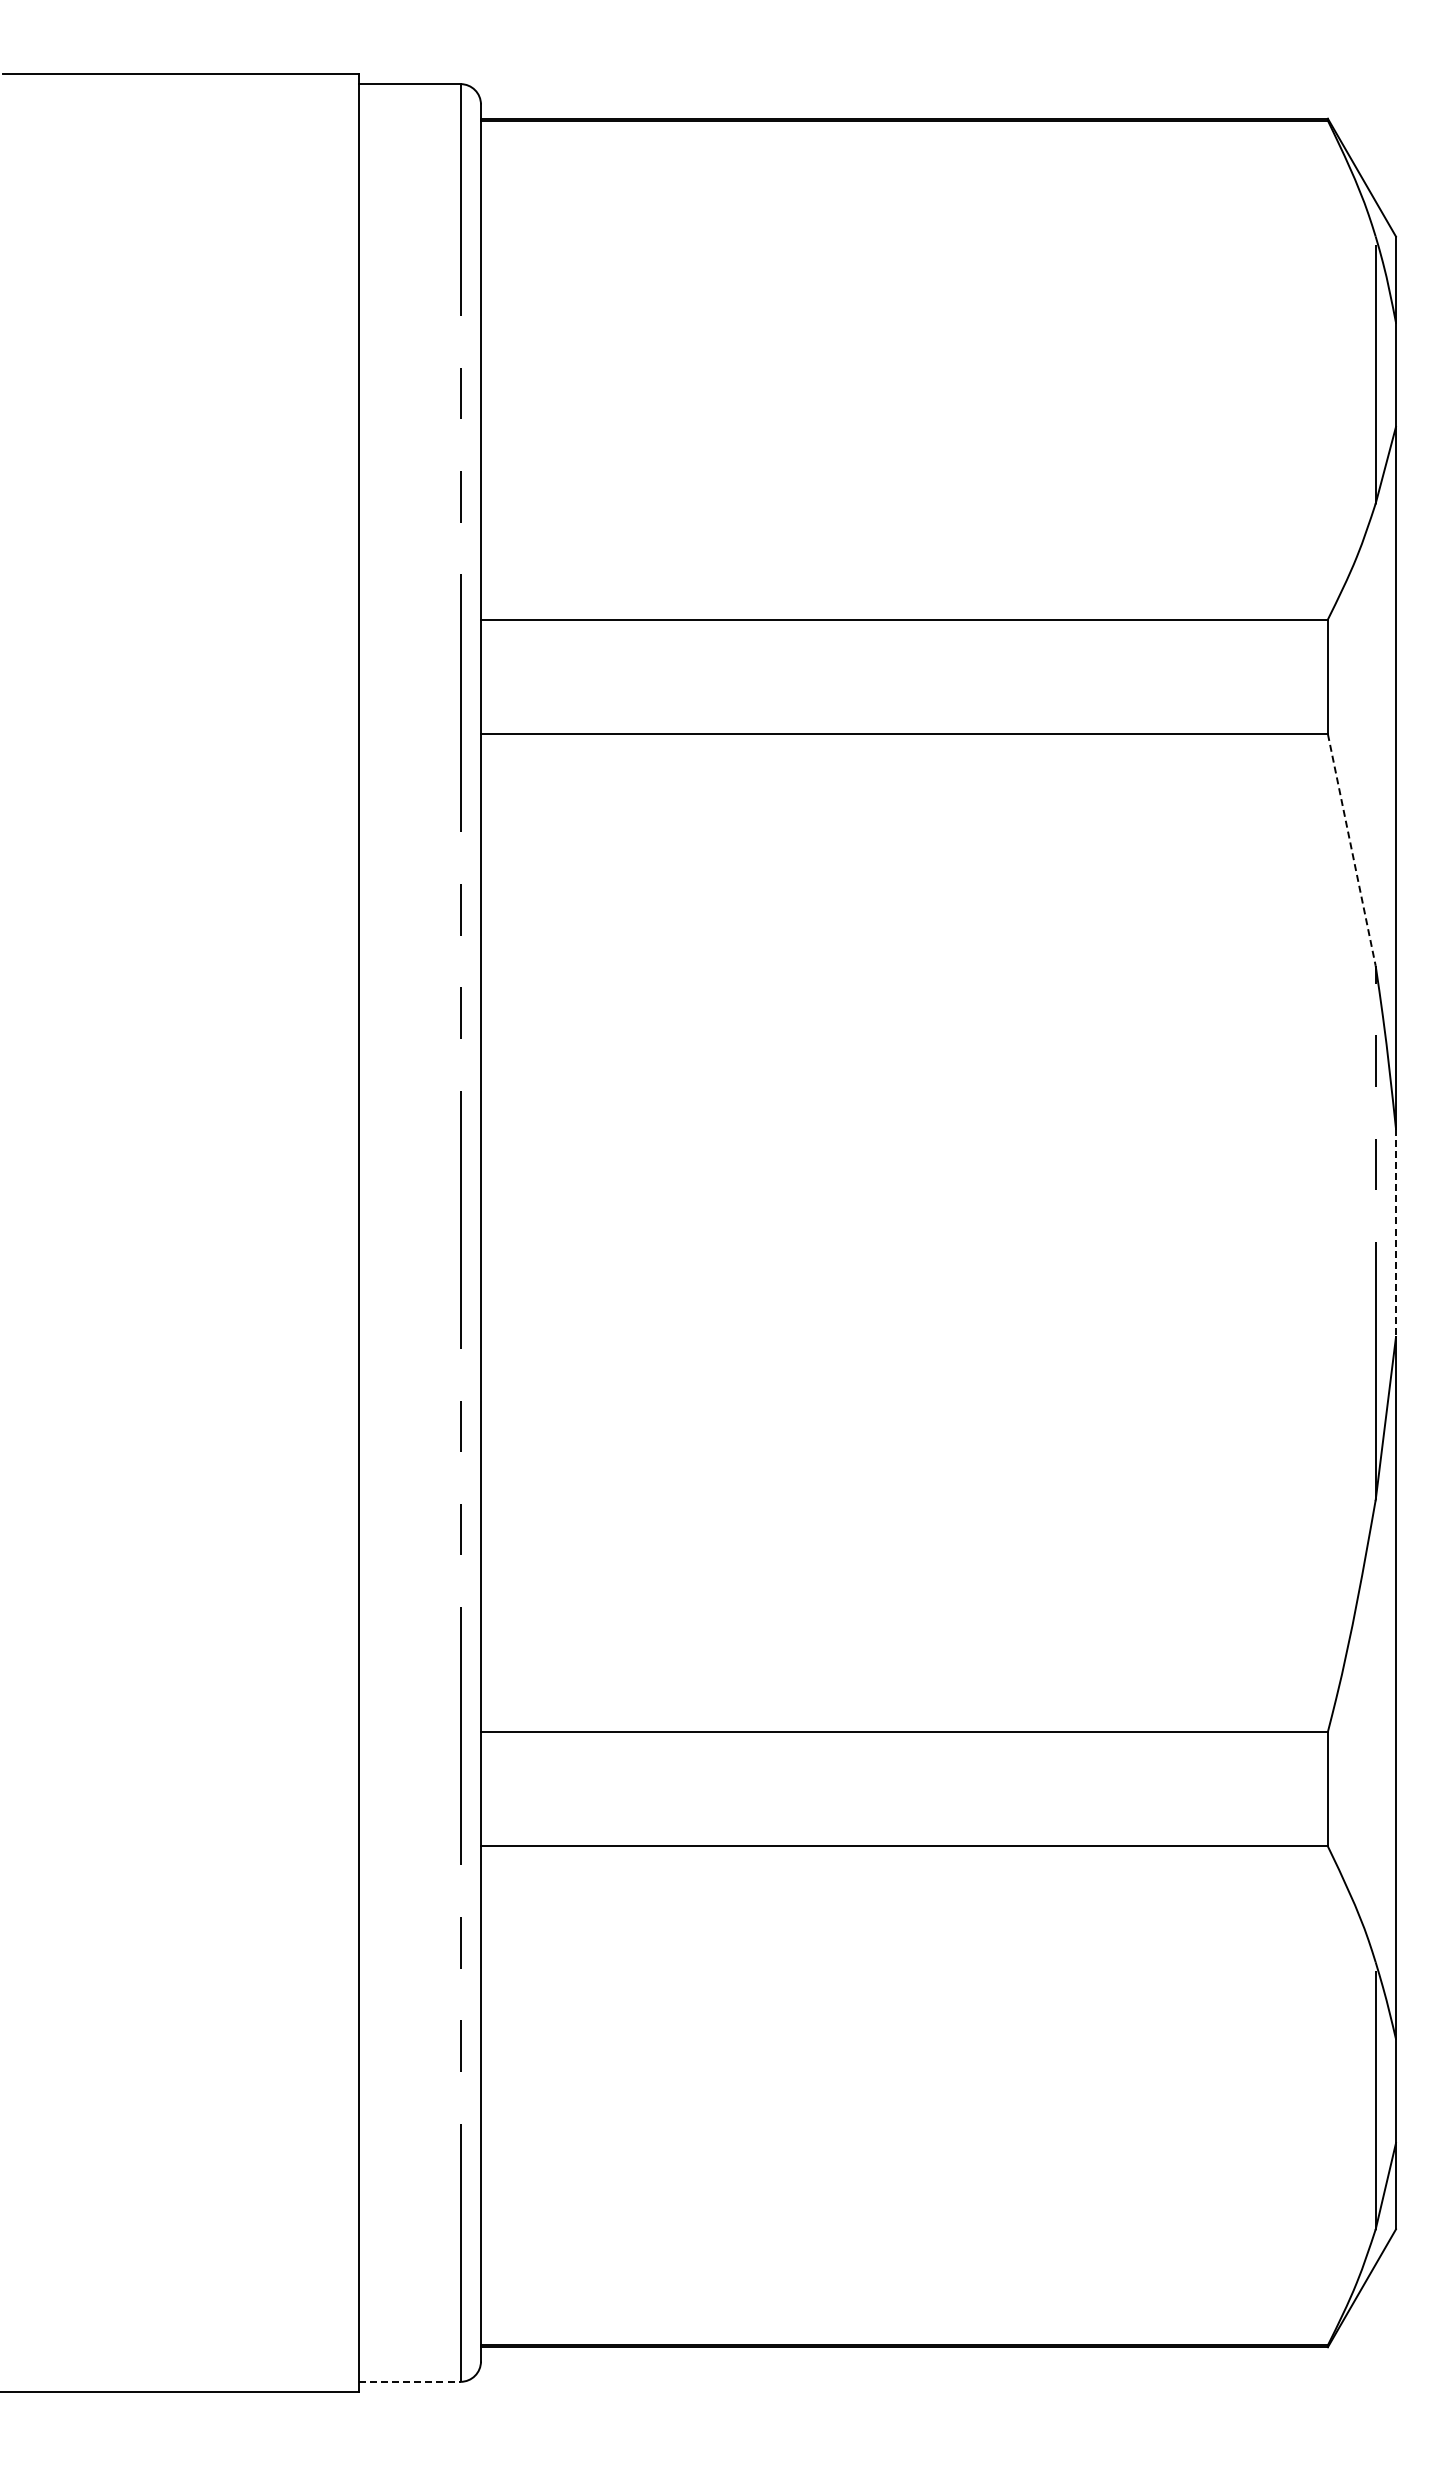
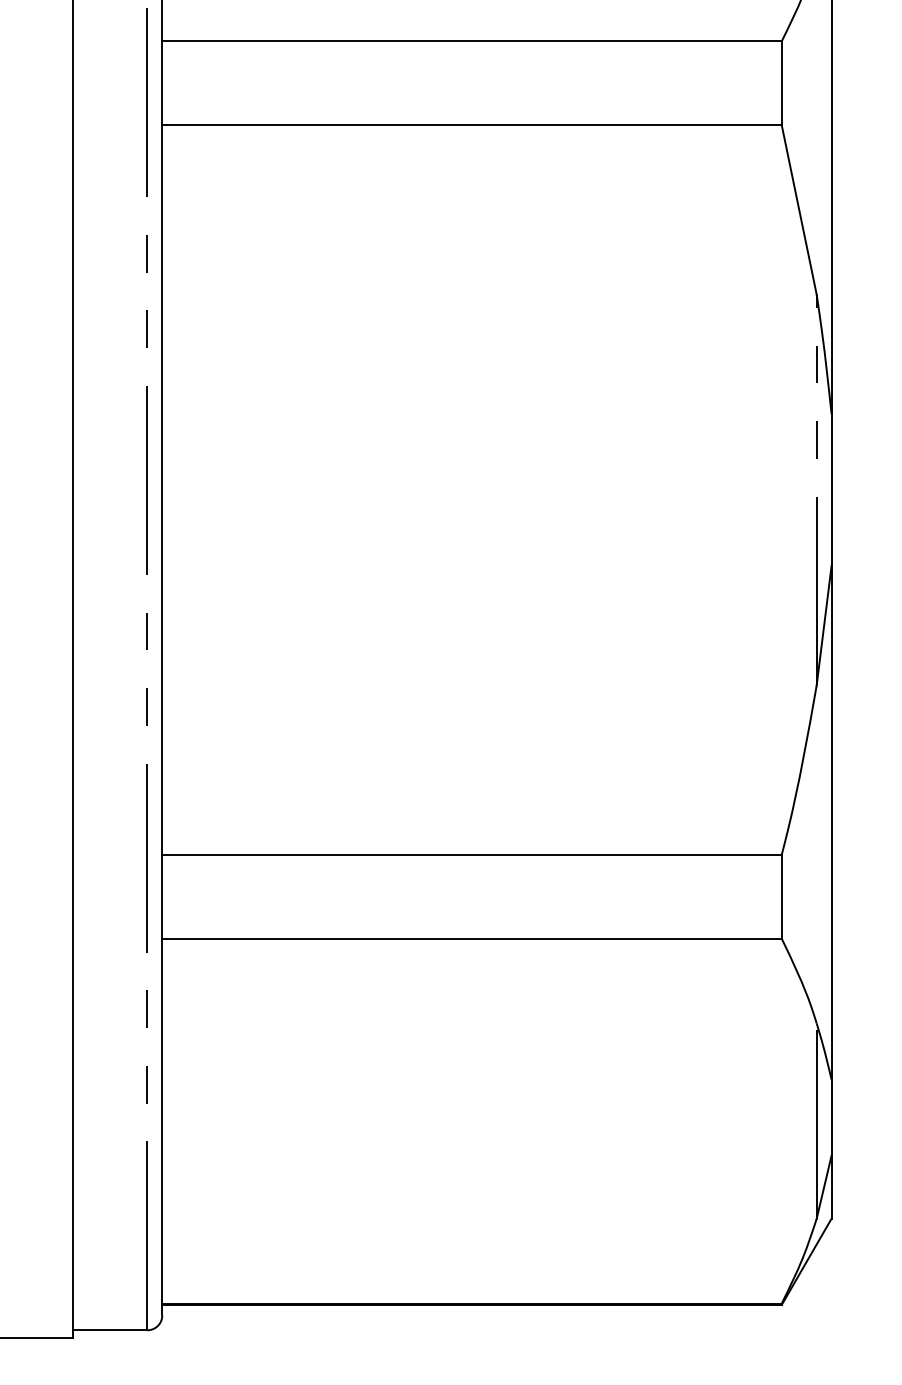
line: (1351, 850) -> (799, 210), dashed -> solid
line: (1396, 1233) -> (831, 490), dashed -> solid
line: (409, 2381) -> (110, 1330), dashed -> solid

